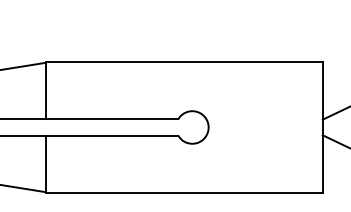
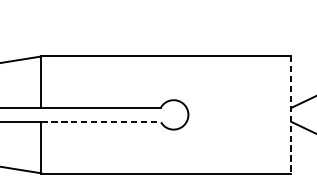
line: (322, 127) -> (291, 114), solid -> dashed
line: (112, 135) -> (101, 122), solid -> dashed

